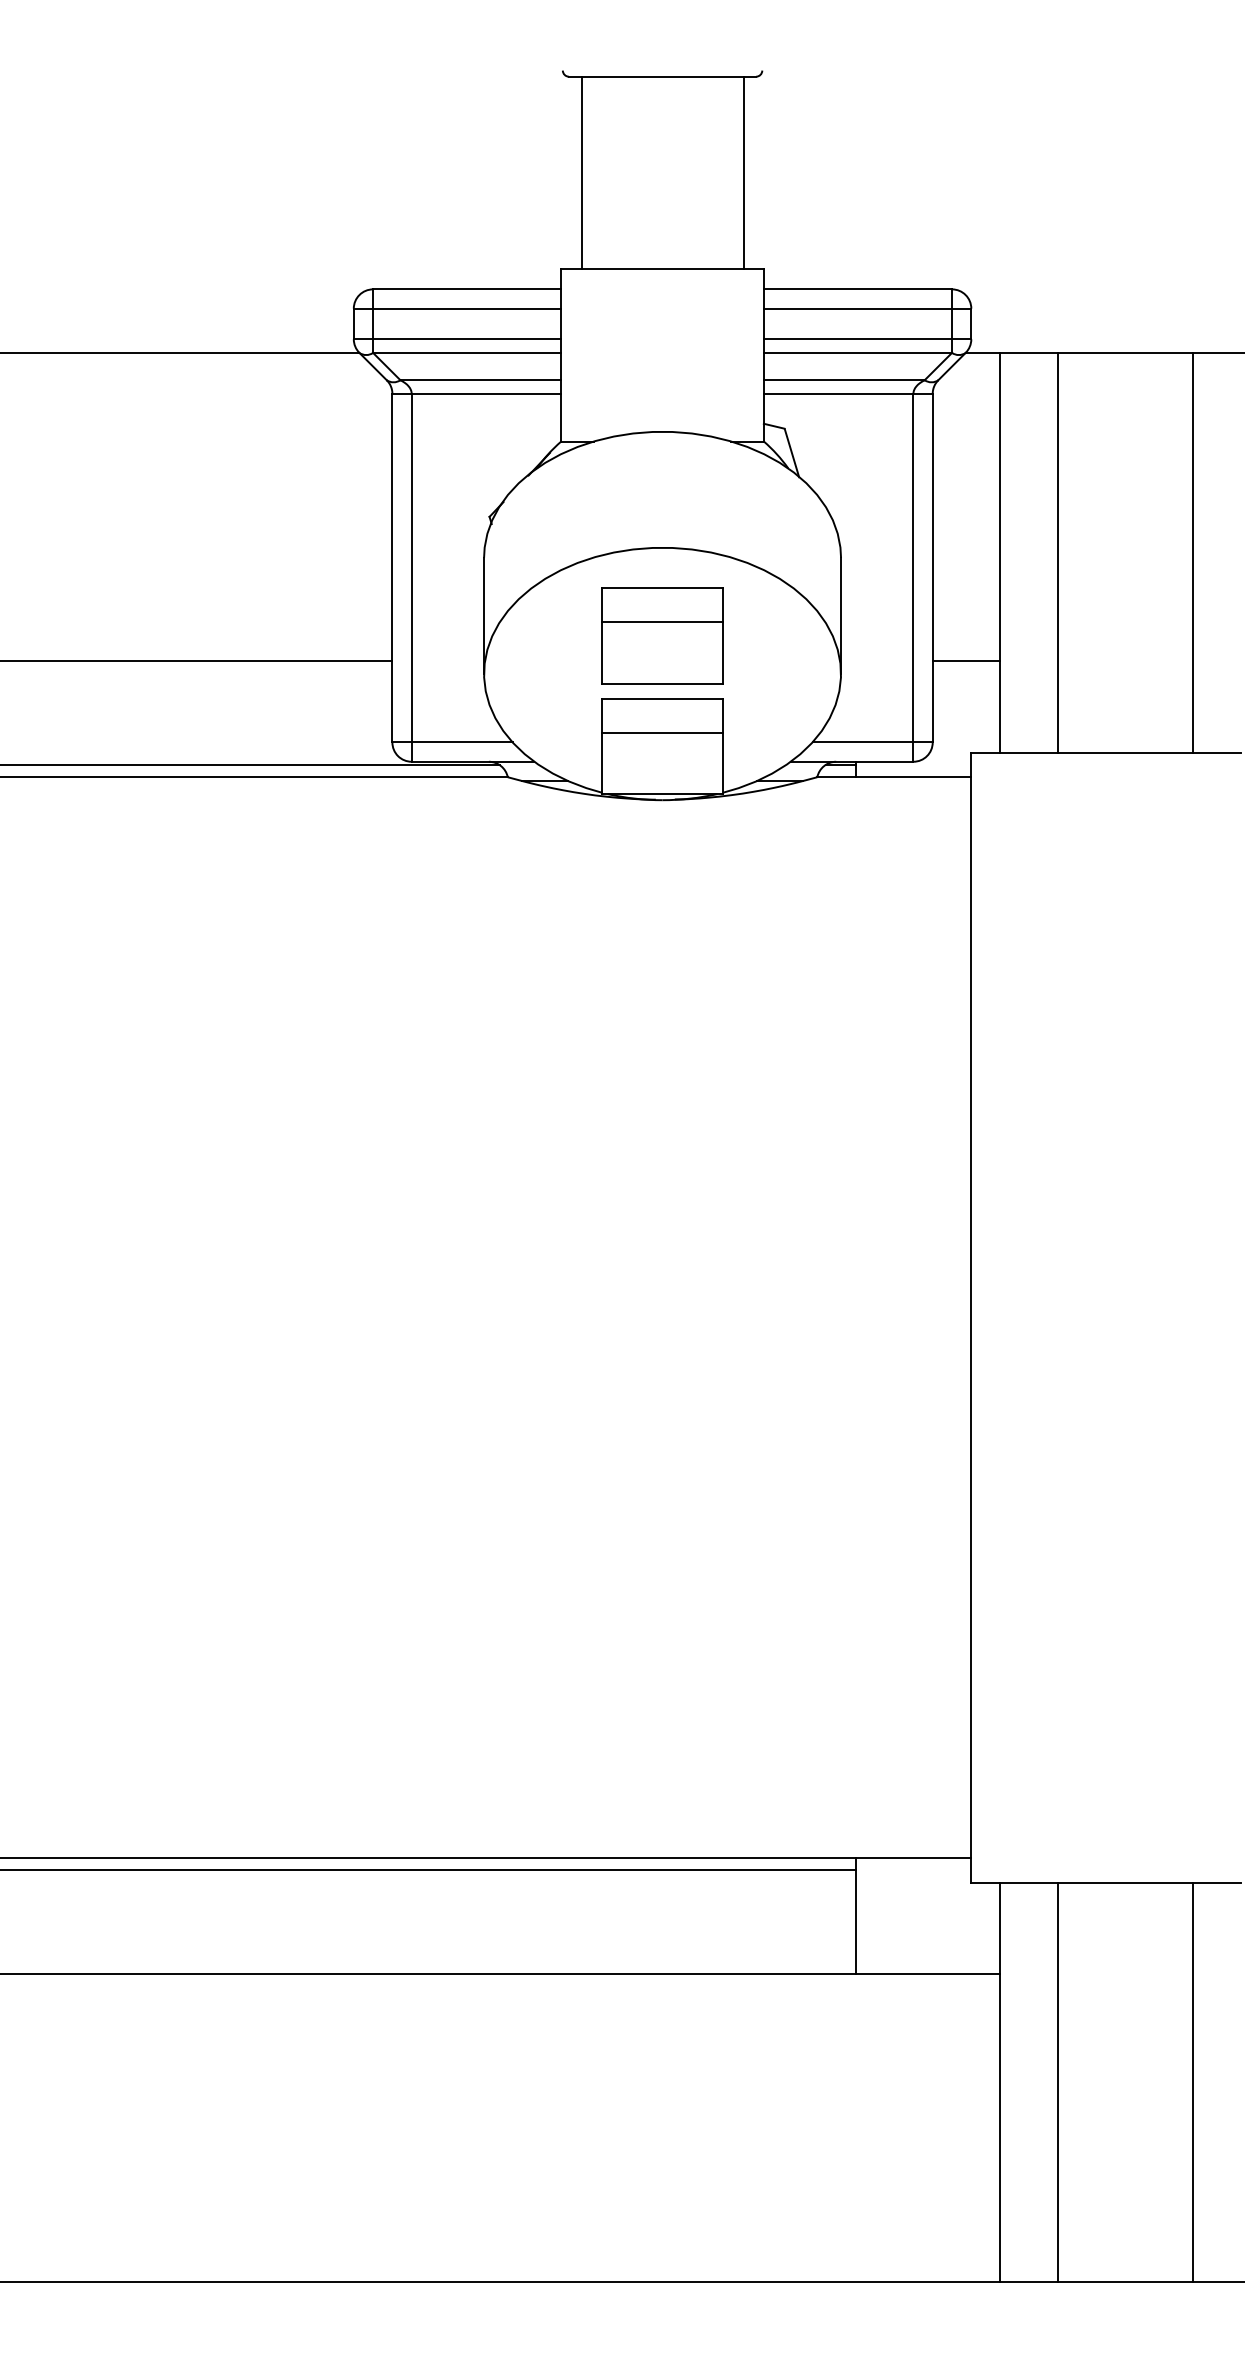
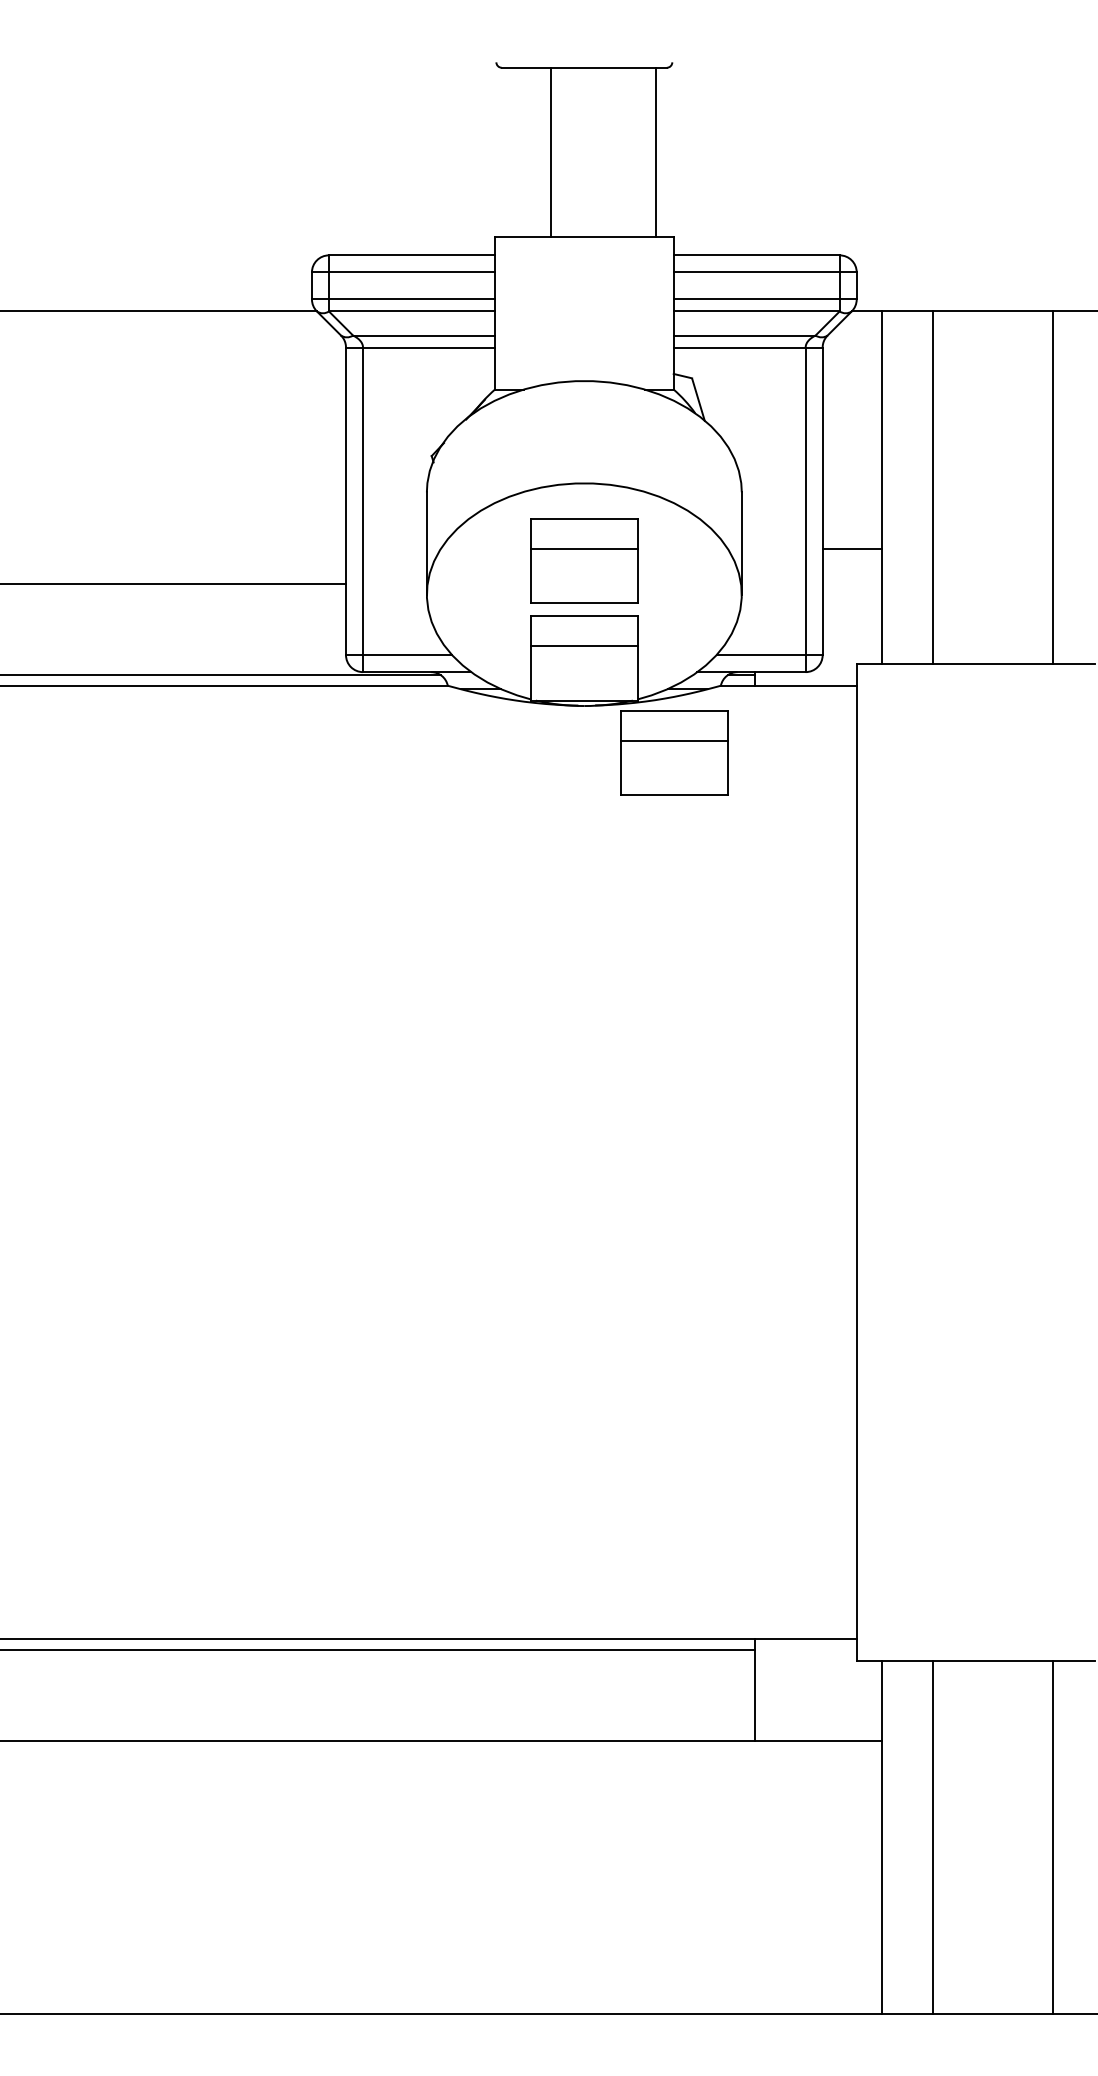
line: (581, 172) -> (550, 152), moved
line: (966, 661) -> (852, 549), moved
part: (764, 853) -> (674, 753), added

